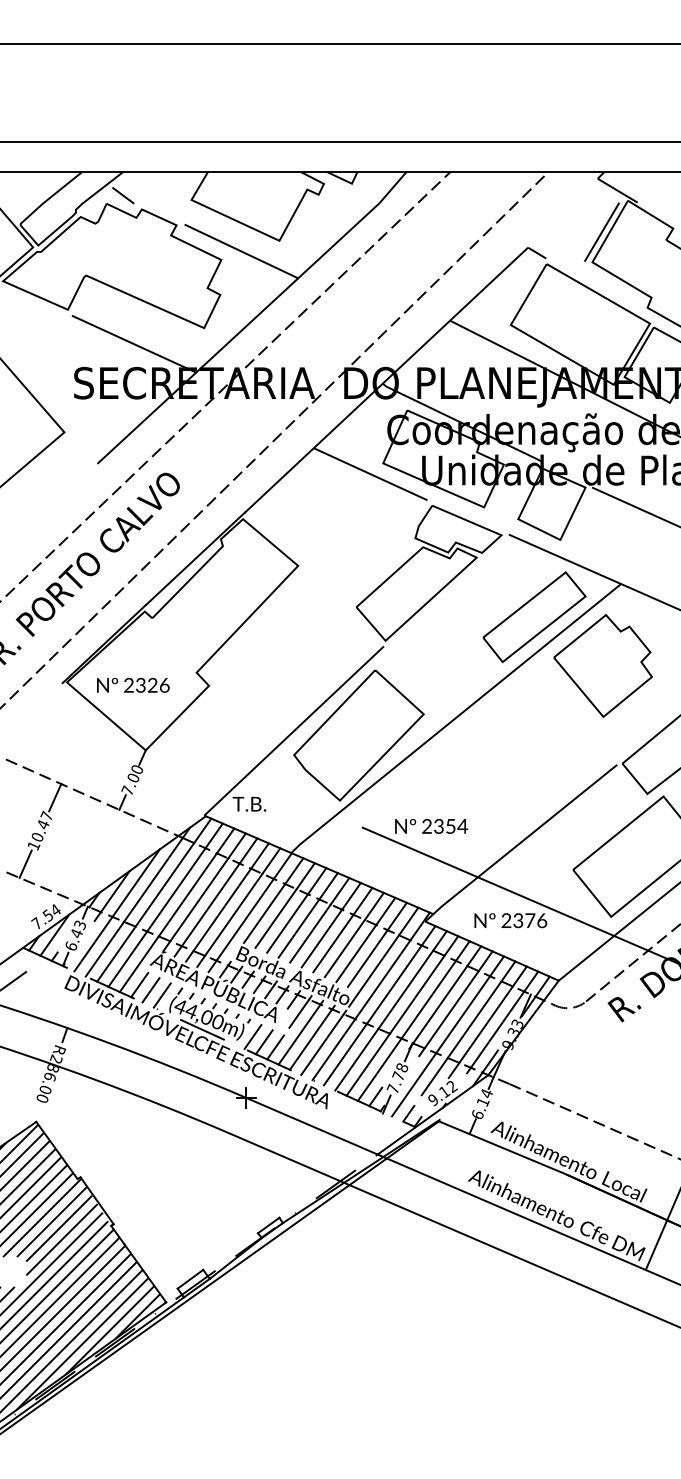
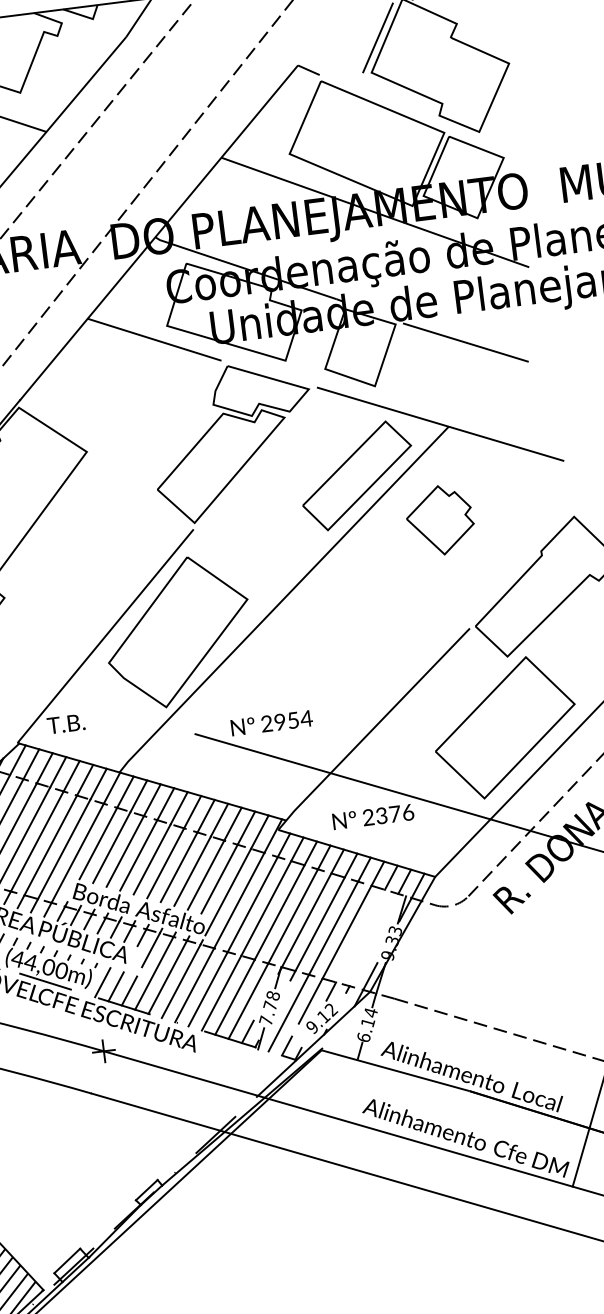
part: (602, 665) -> (439, 520), size x0.6
text: (438, 826) -> (279, 722), 2354 -> 2954
line: (485, 1024) -> (359, 935), removed
line: (497, 1029) -> (373, 939), removed

